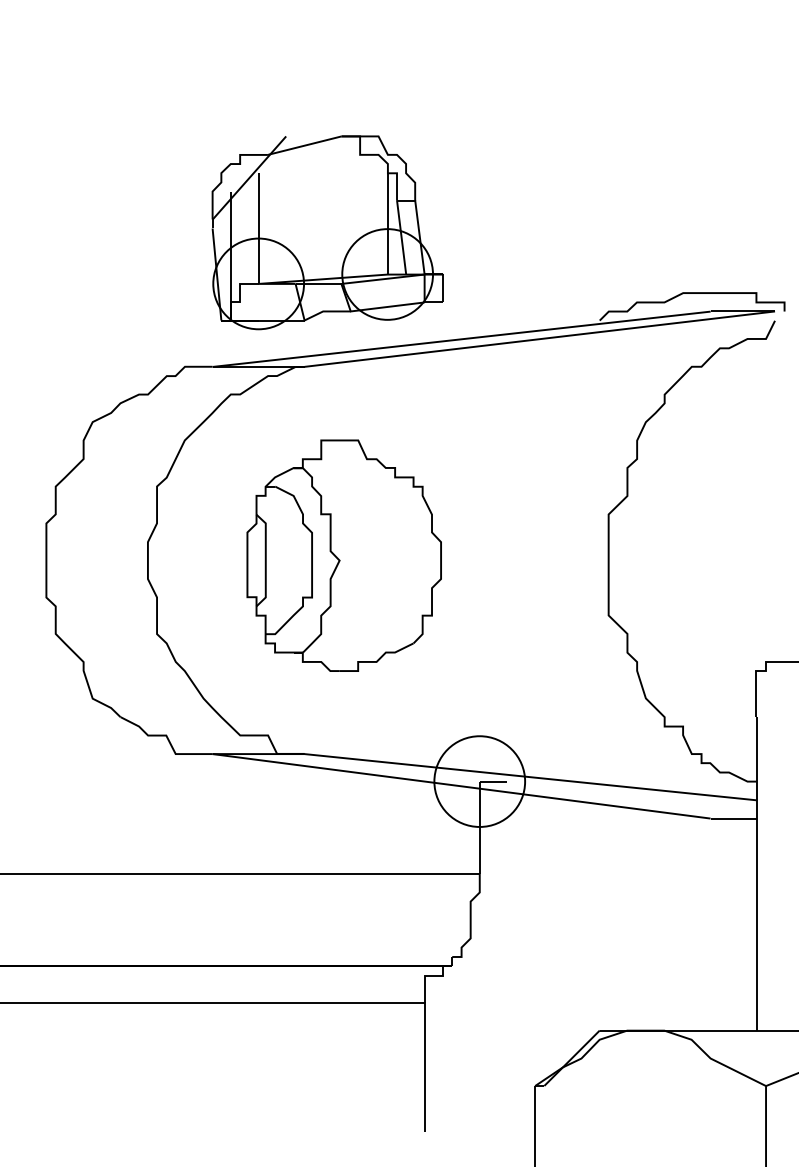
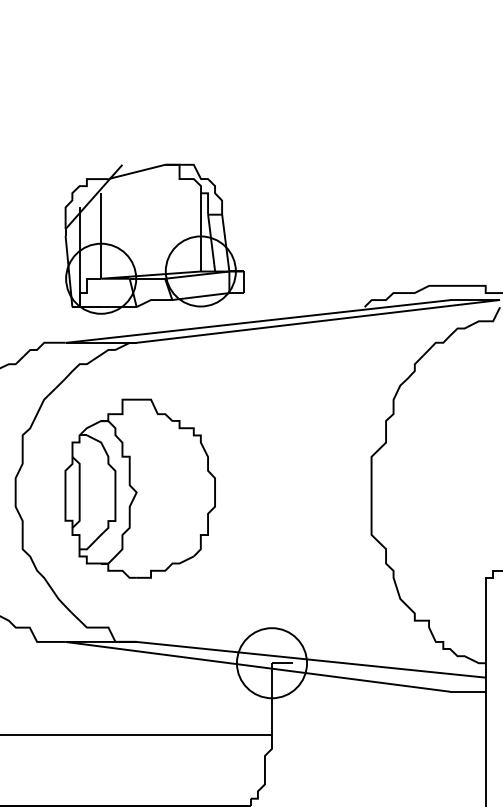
part: (343, 555) -> (139, 488), moved

